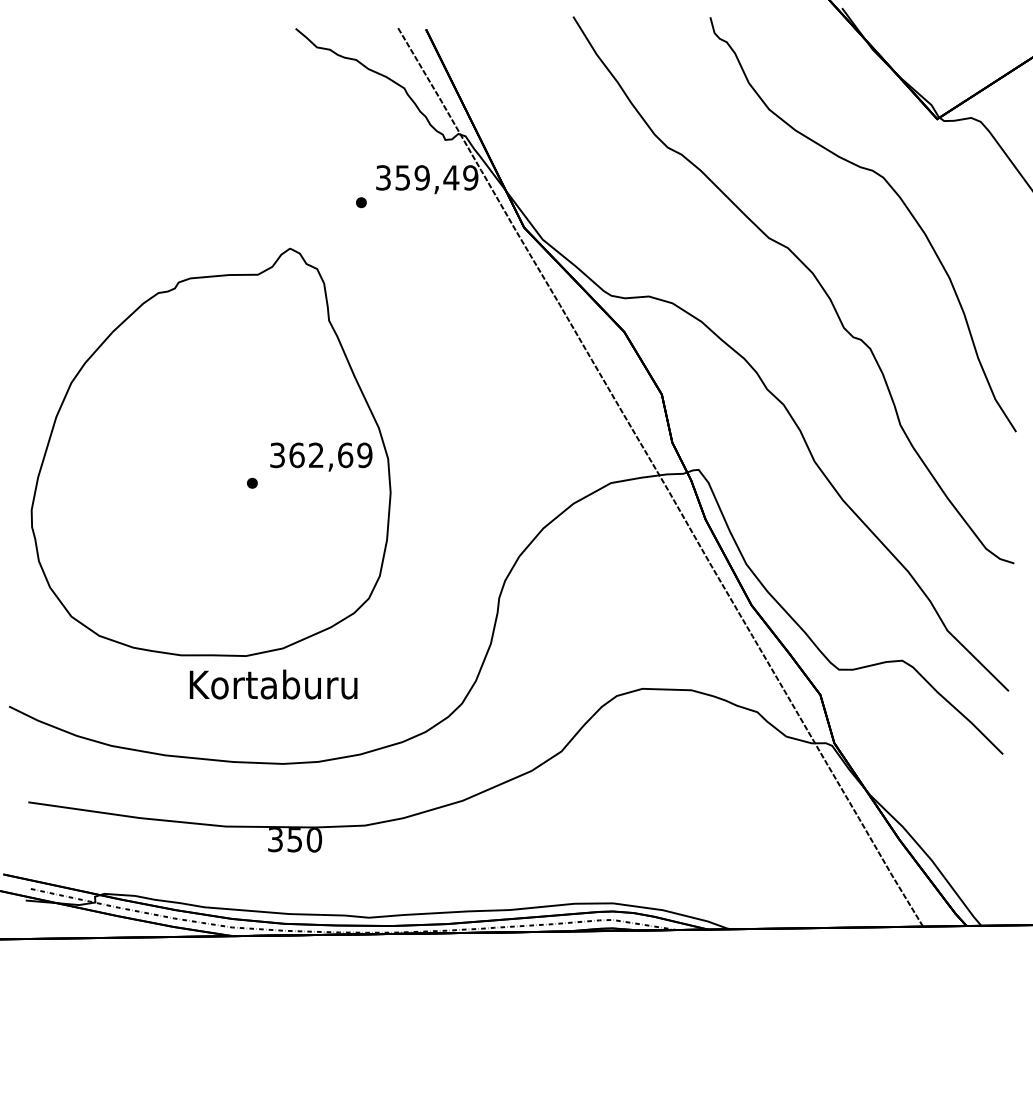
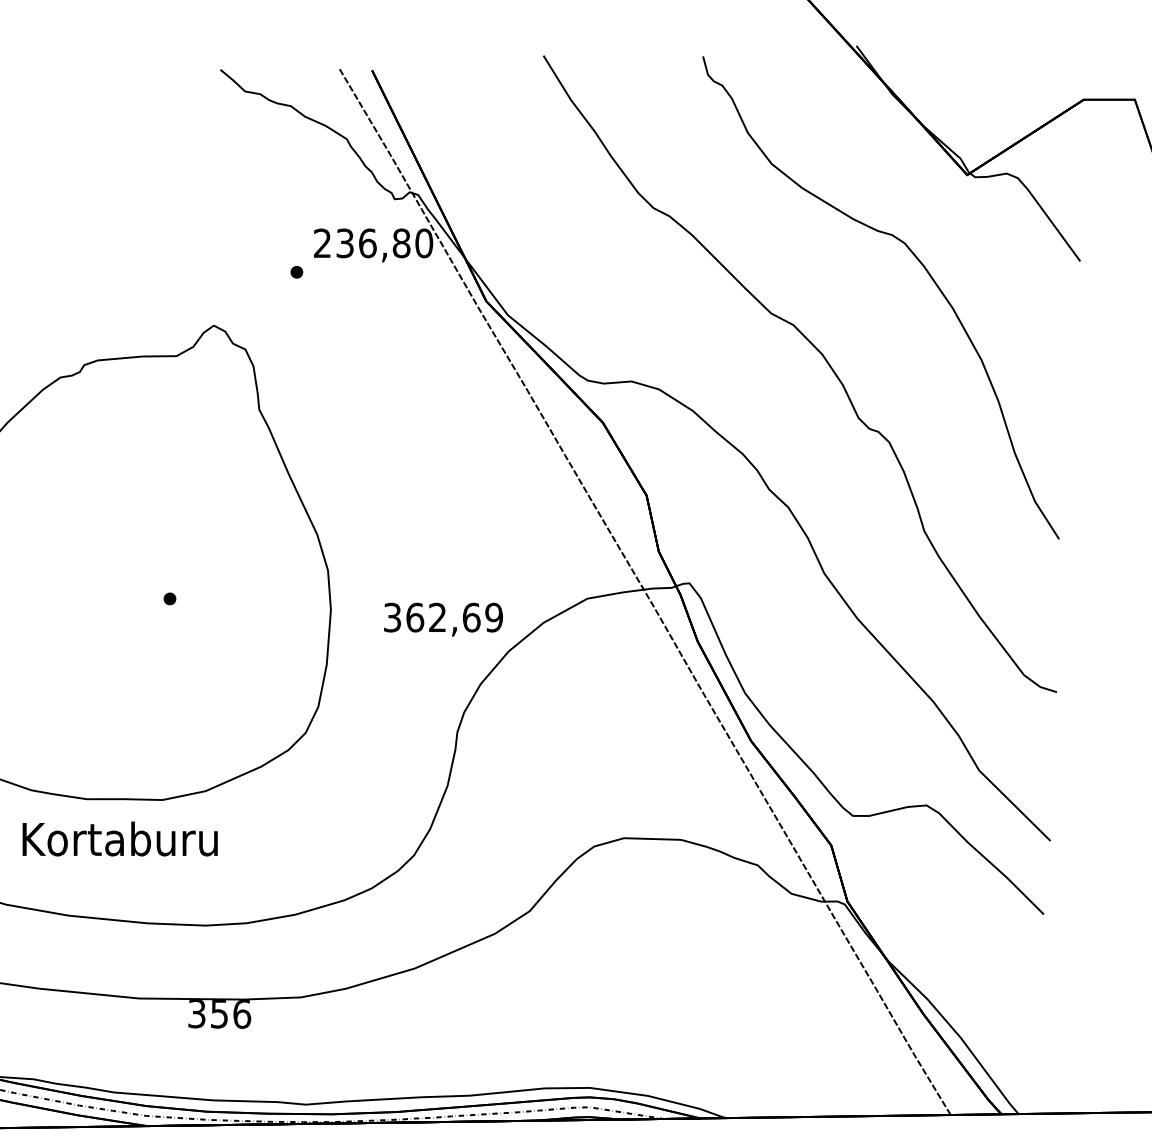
text: (427, 177) -> (373, 242), 359,49 -> 236,80
text: (321, 456) -> (443, 618), moved
text: (273, 684) -> (120, 838), moved
text: (314, 840) -> (242, 1014), 350 -> 356

